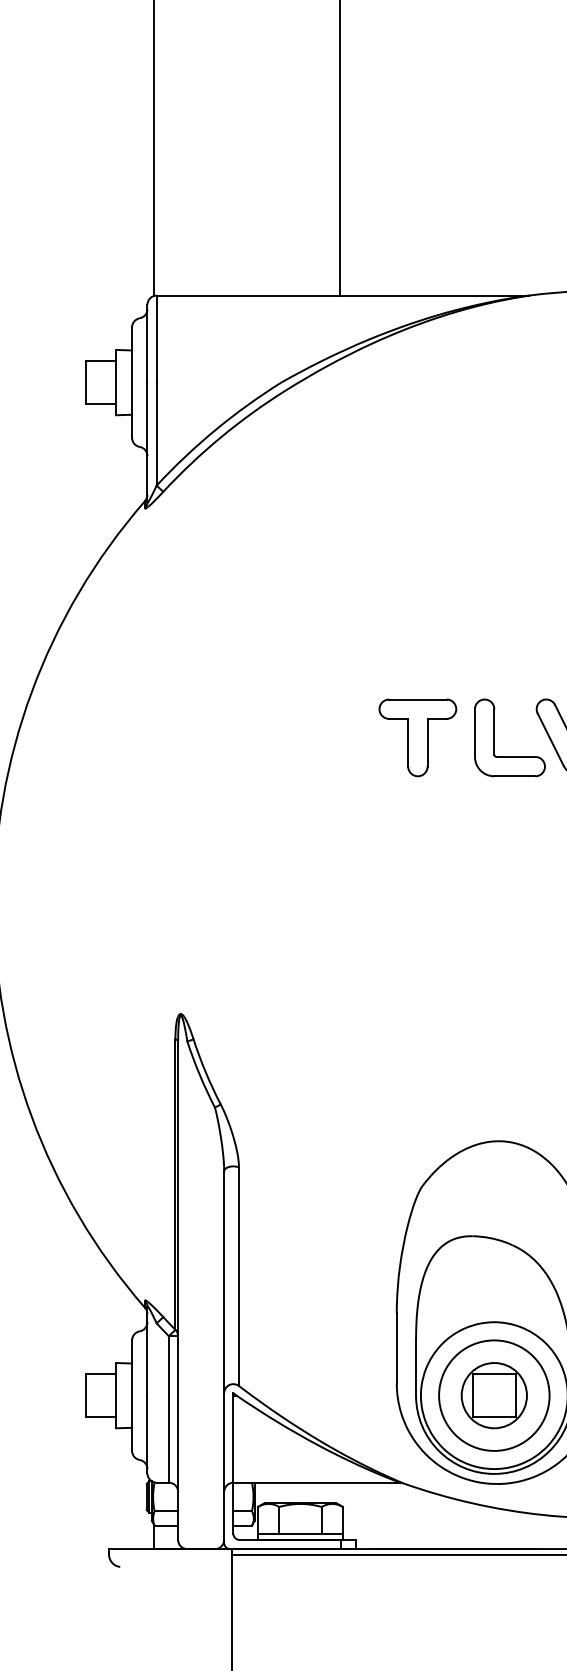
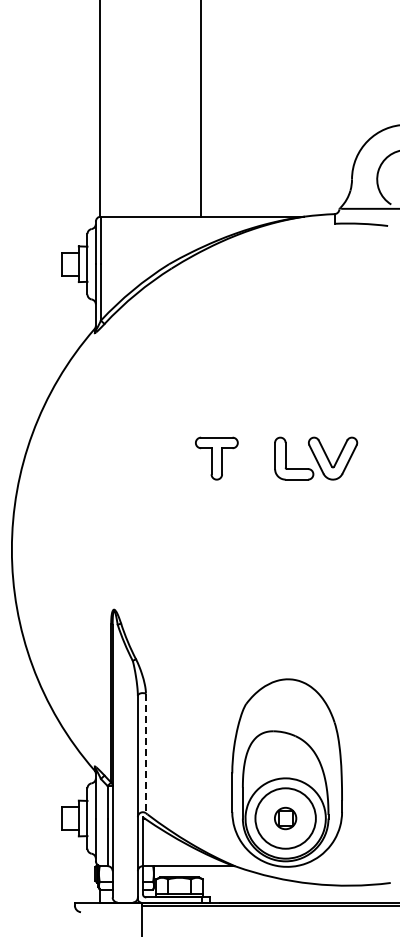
part: (417, 737) -> (216, 458), moved
line: (238, 1276) -> (145, 753), solid -> dashed
part: (494, 1395) -> (285, 818), size x0.6

